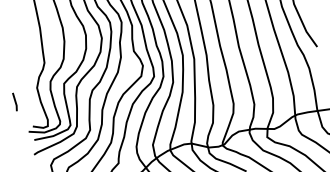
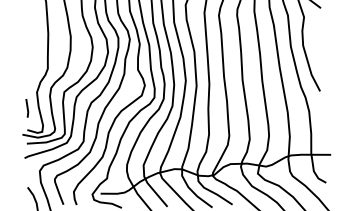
part: (15, 102) -> (27, 108), moved

